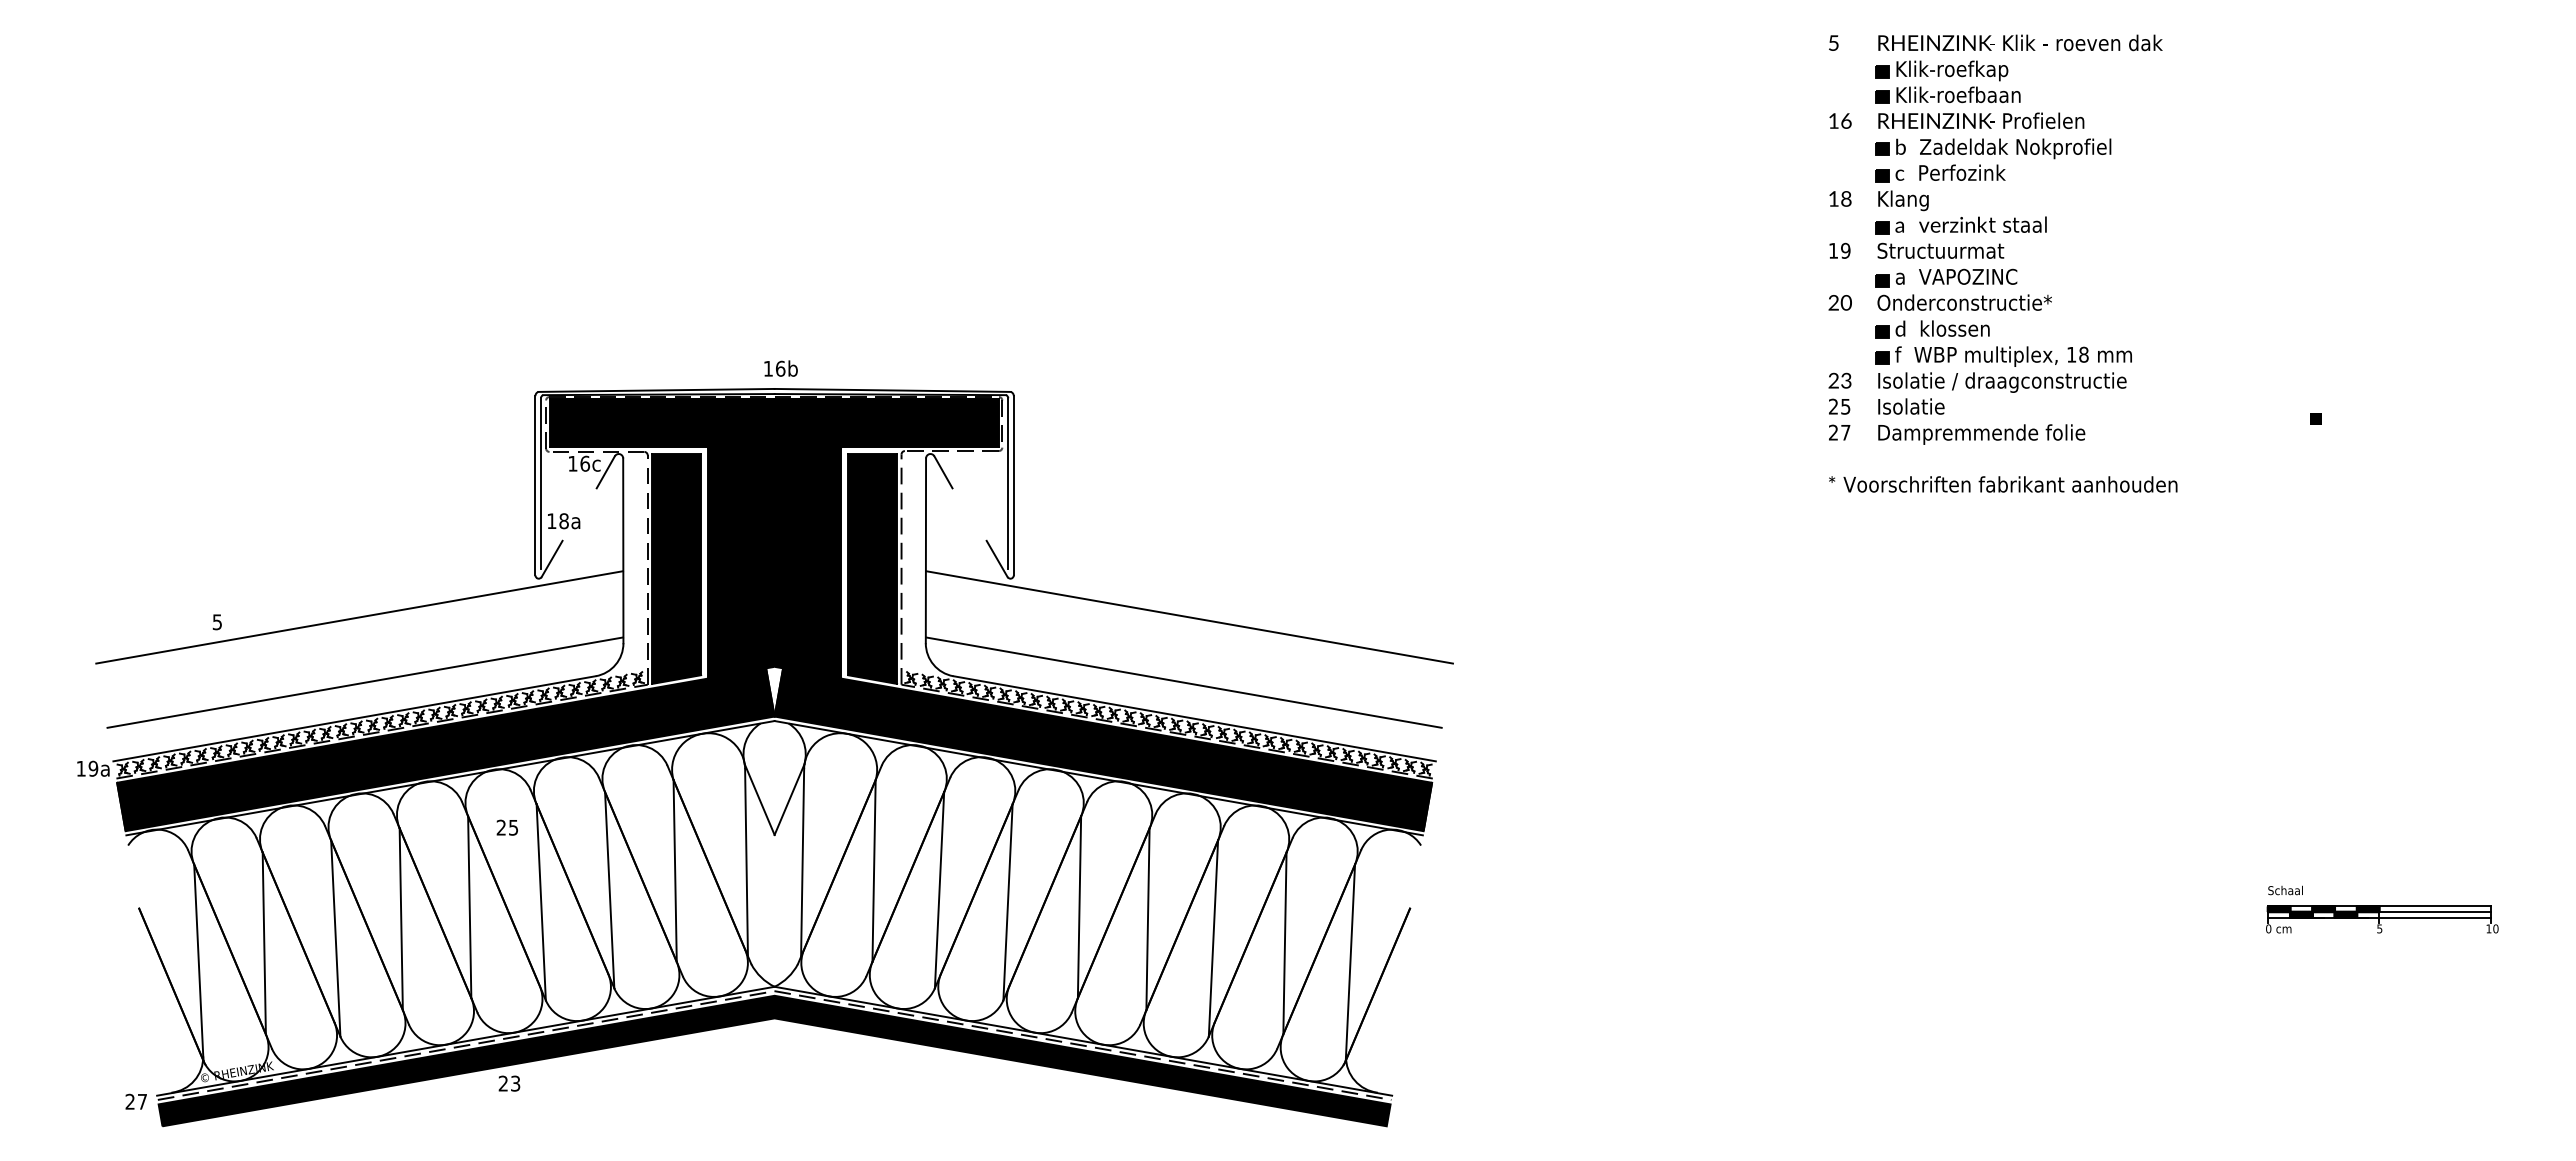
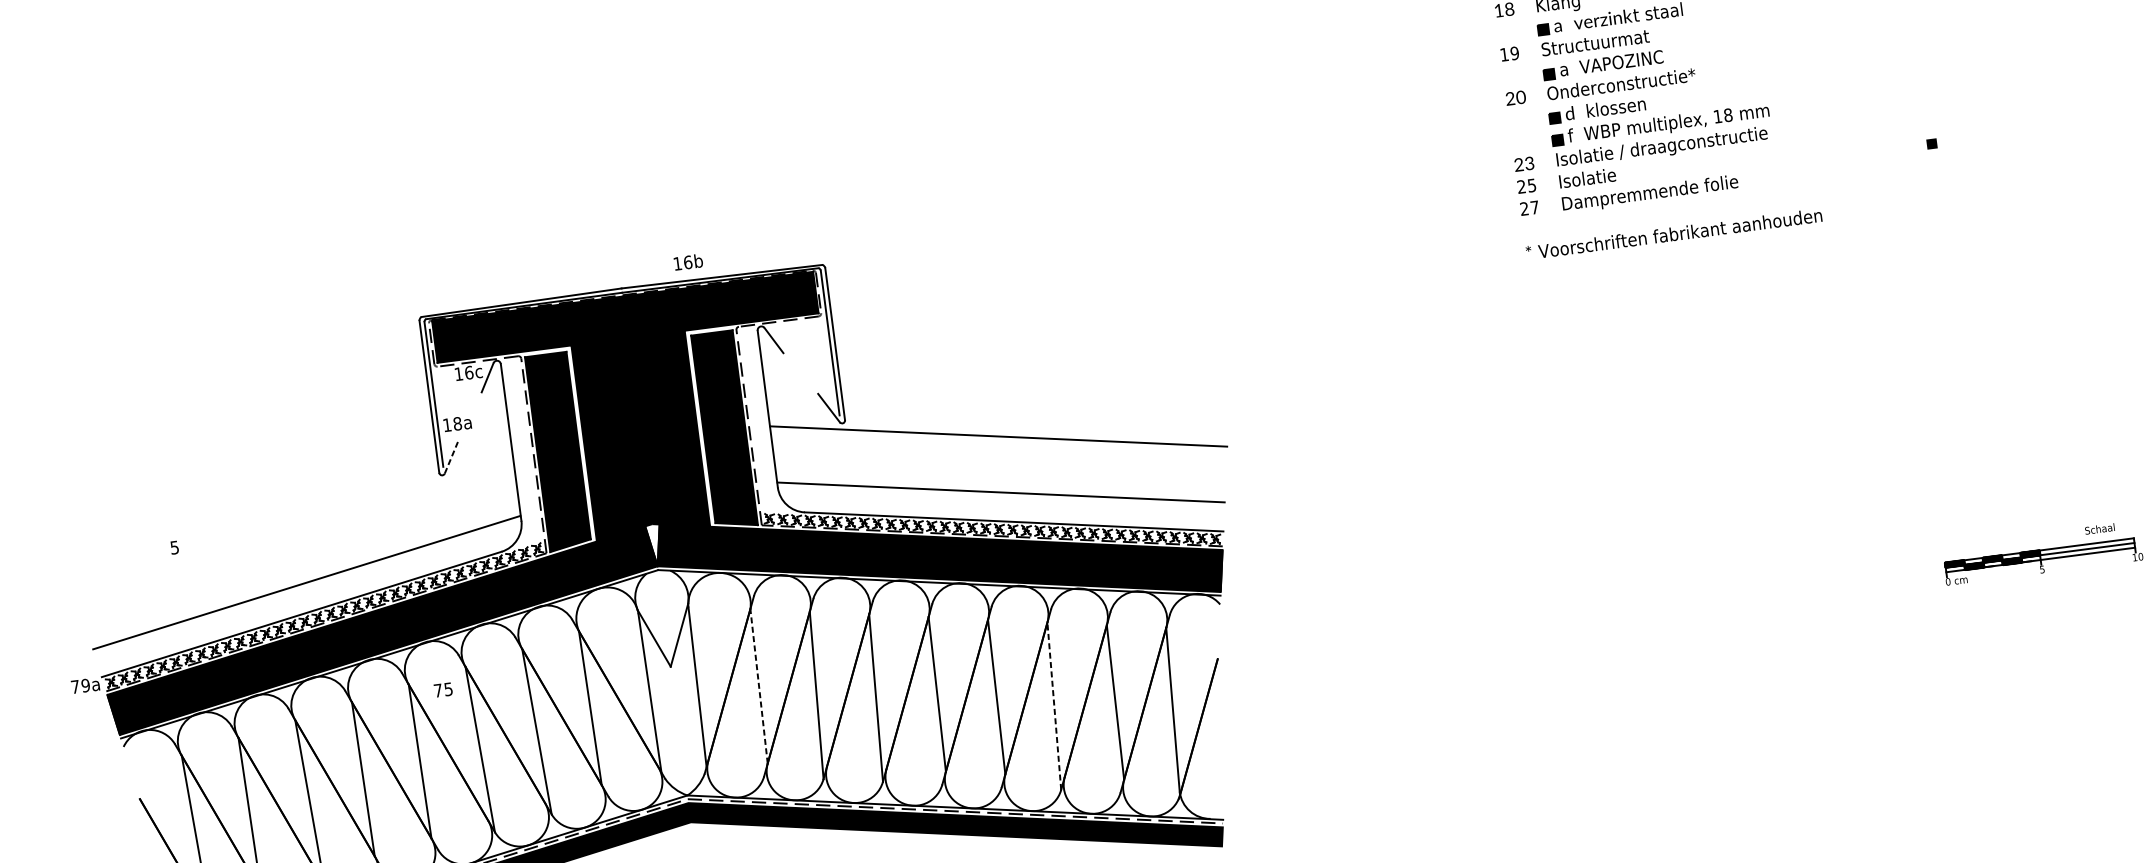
text: (780, 368) -> (687, 262), moved
line: (552, 558) -> (451, 456), solid -> dashed
line: (359, 617) -> (294, 528), removed
text: (80, 768) -> (74, 686), 19a -> 79a
text: (500, 827) -> (437, 690), 25 -> 75
line: (874, 871) -> (759, 686), solid -> dashed
text: (2285, 890) -> (2099, 529), moved
line: (1213, 938) -> (1054, 706), solid -> dashed

